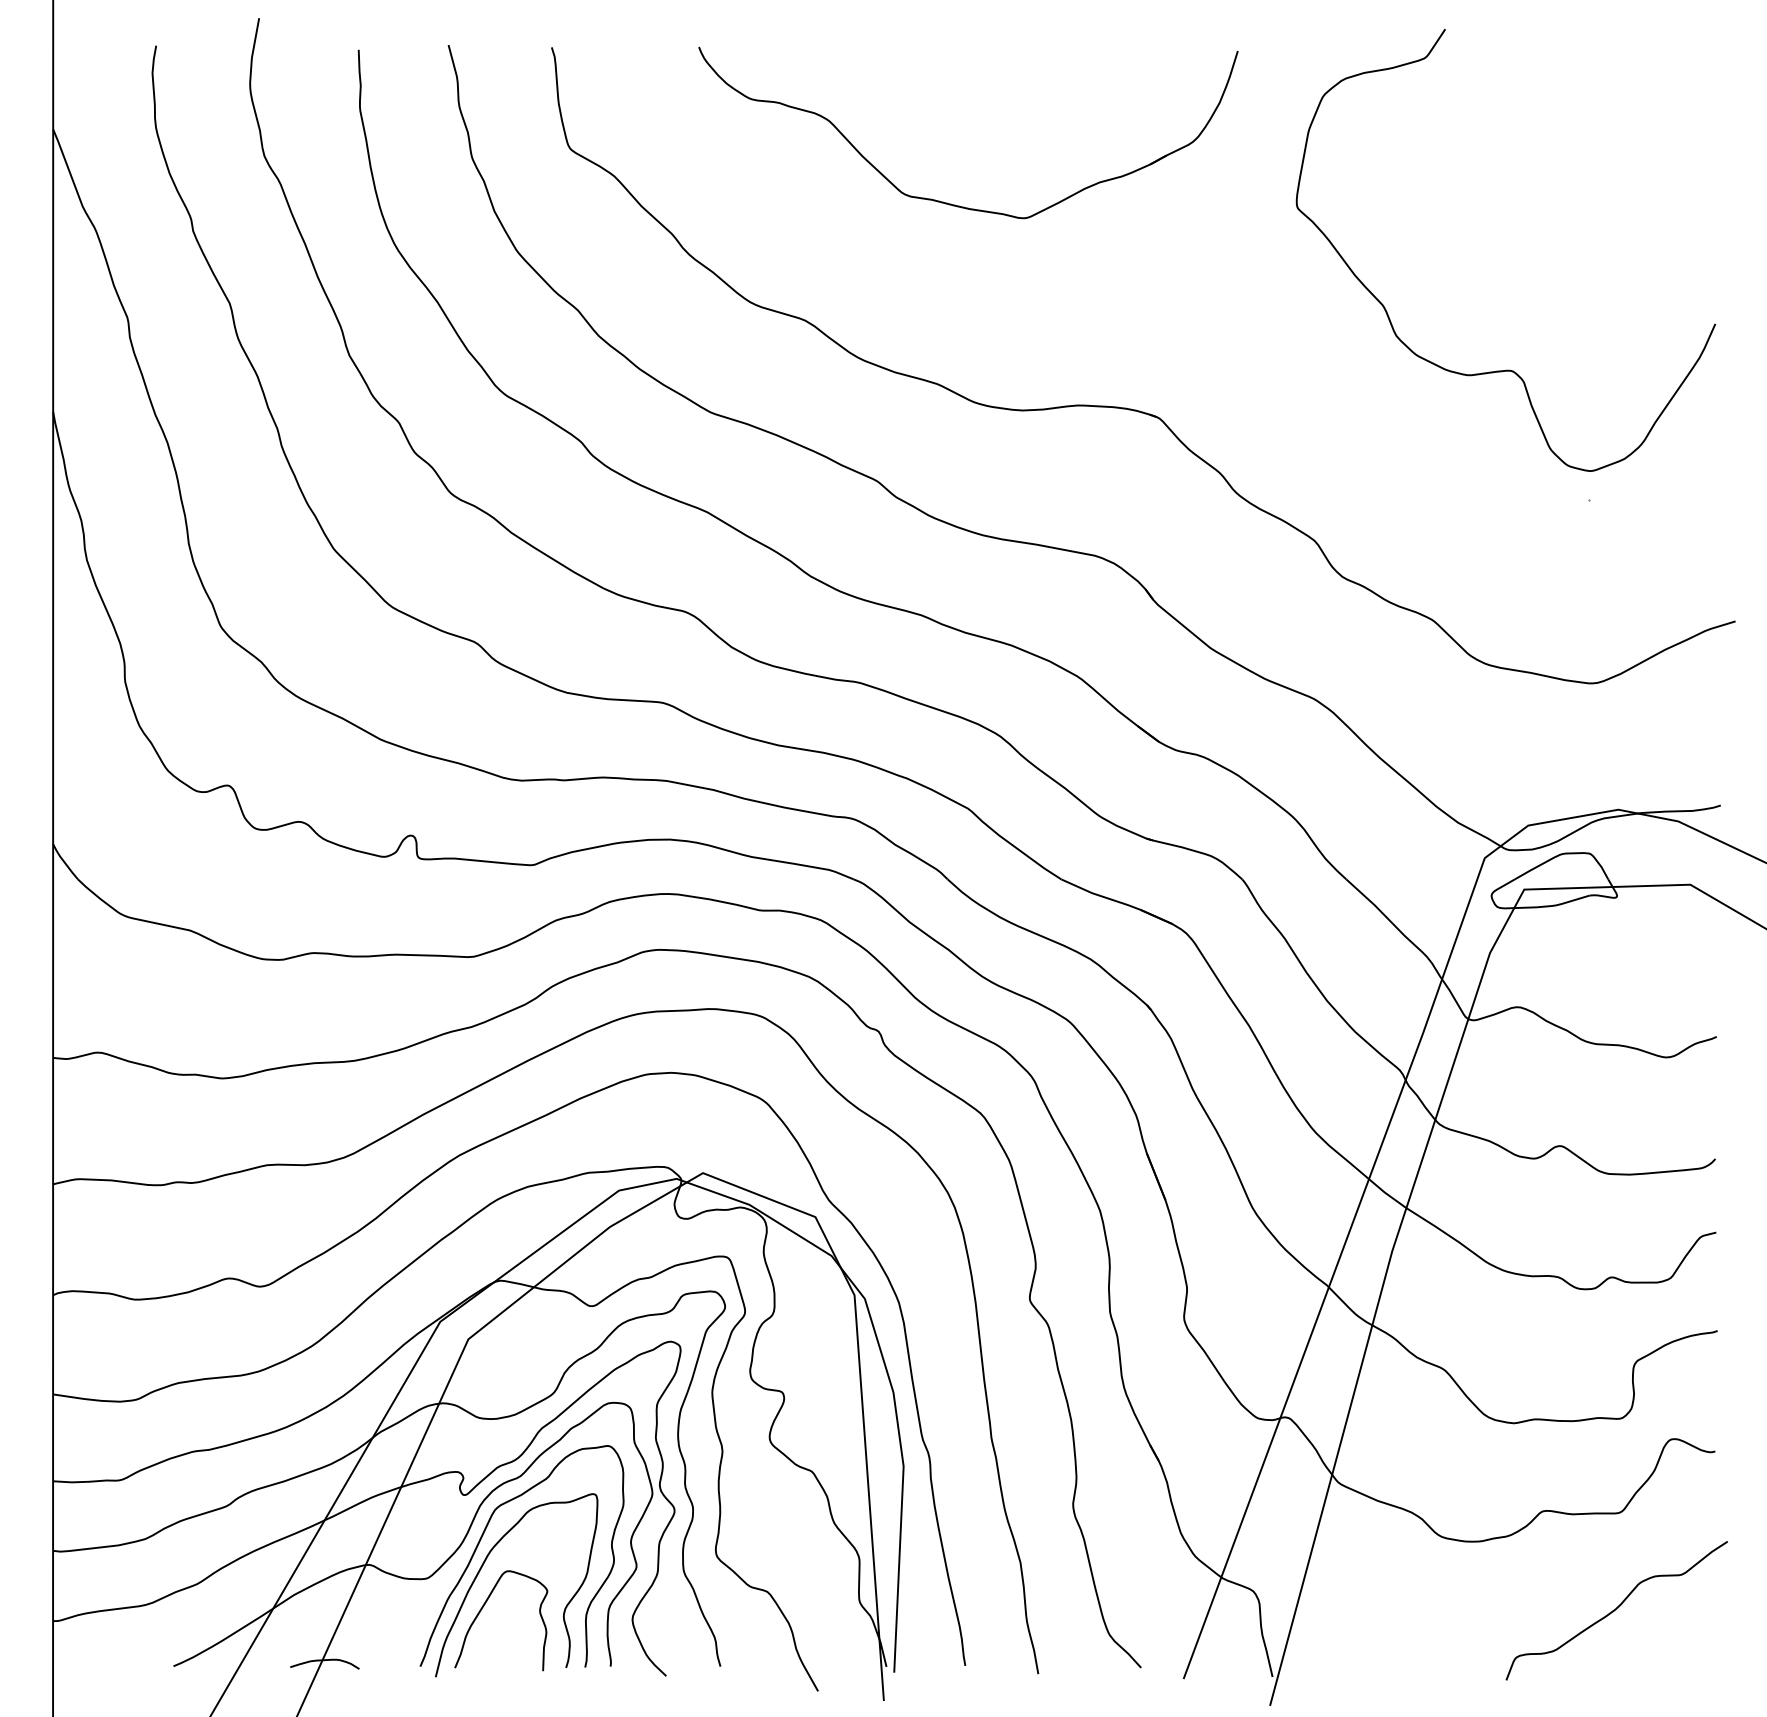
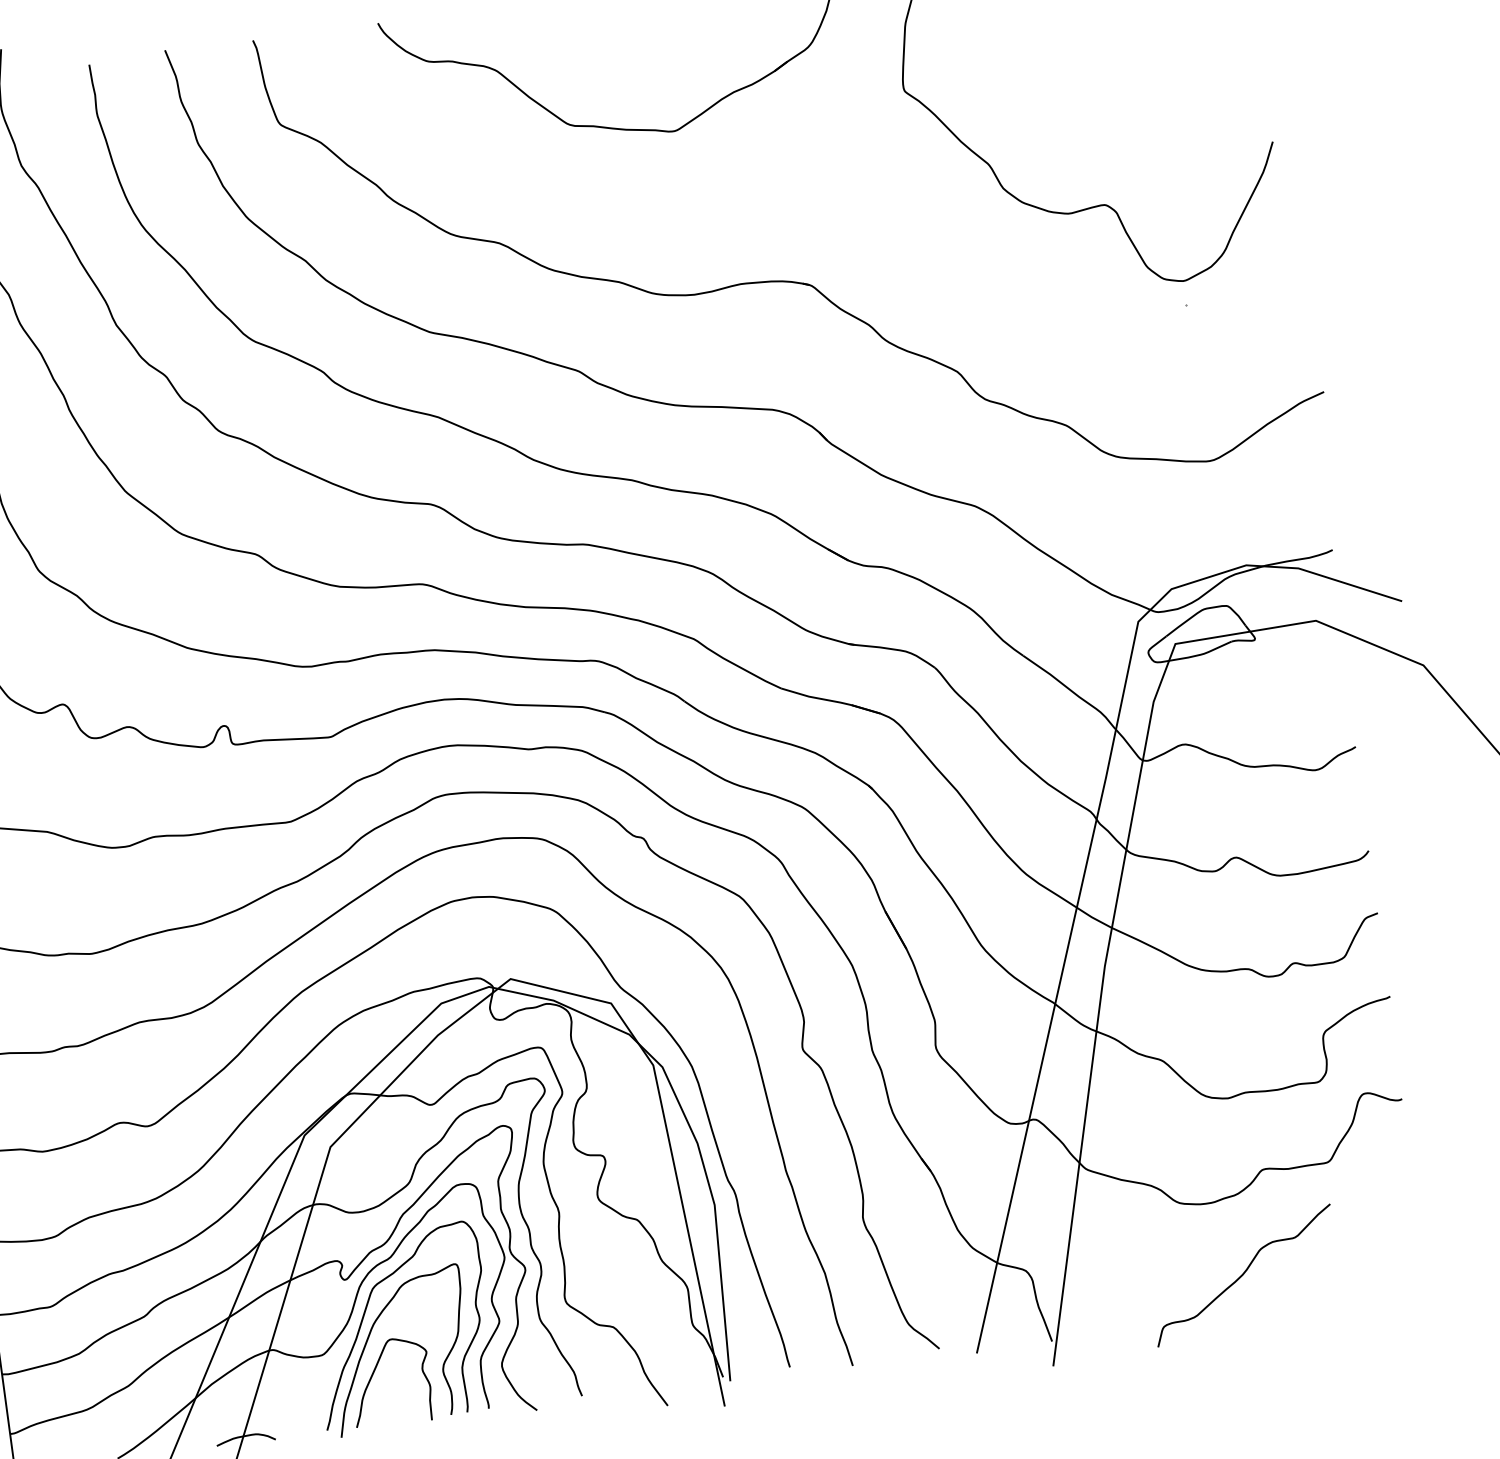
curve: (1616, 1609) -> (1243, 1274), moved

